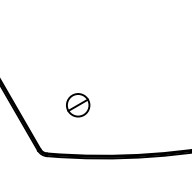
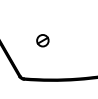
part: (77, 104) -> (42, 40), moved

